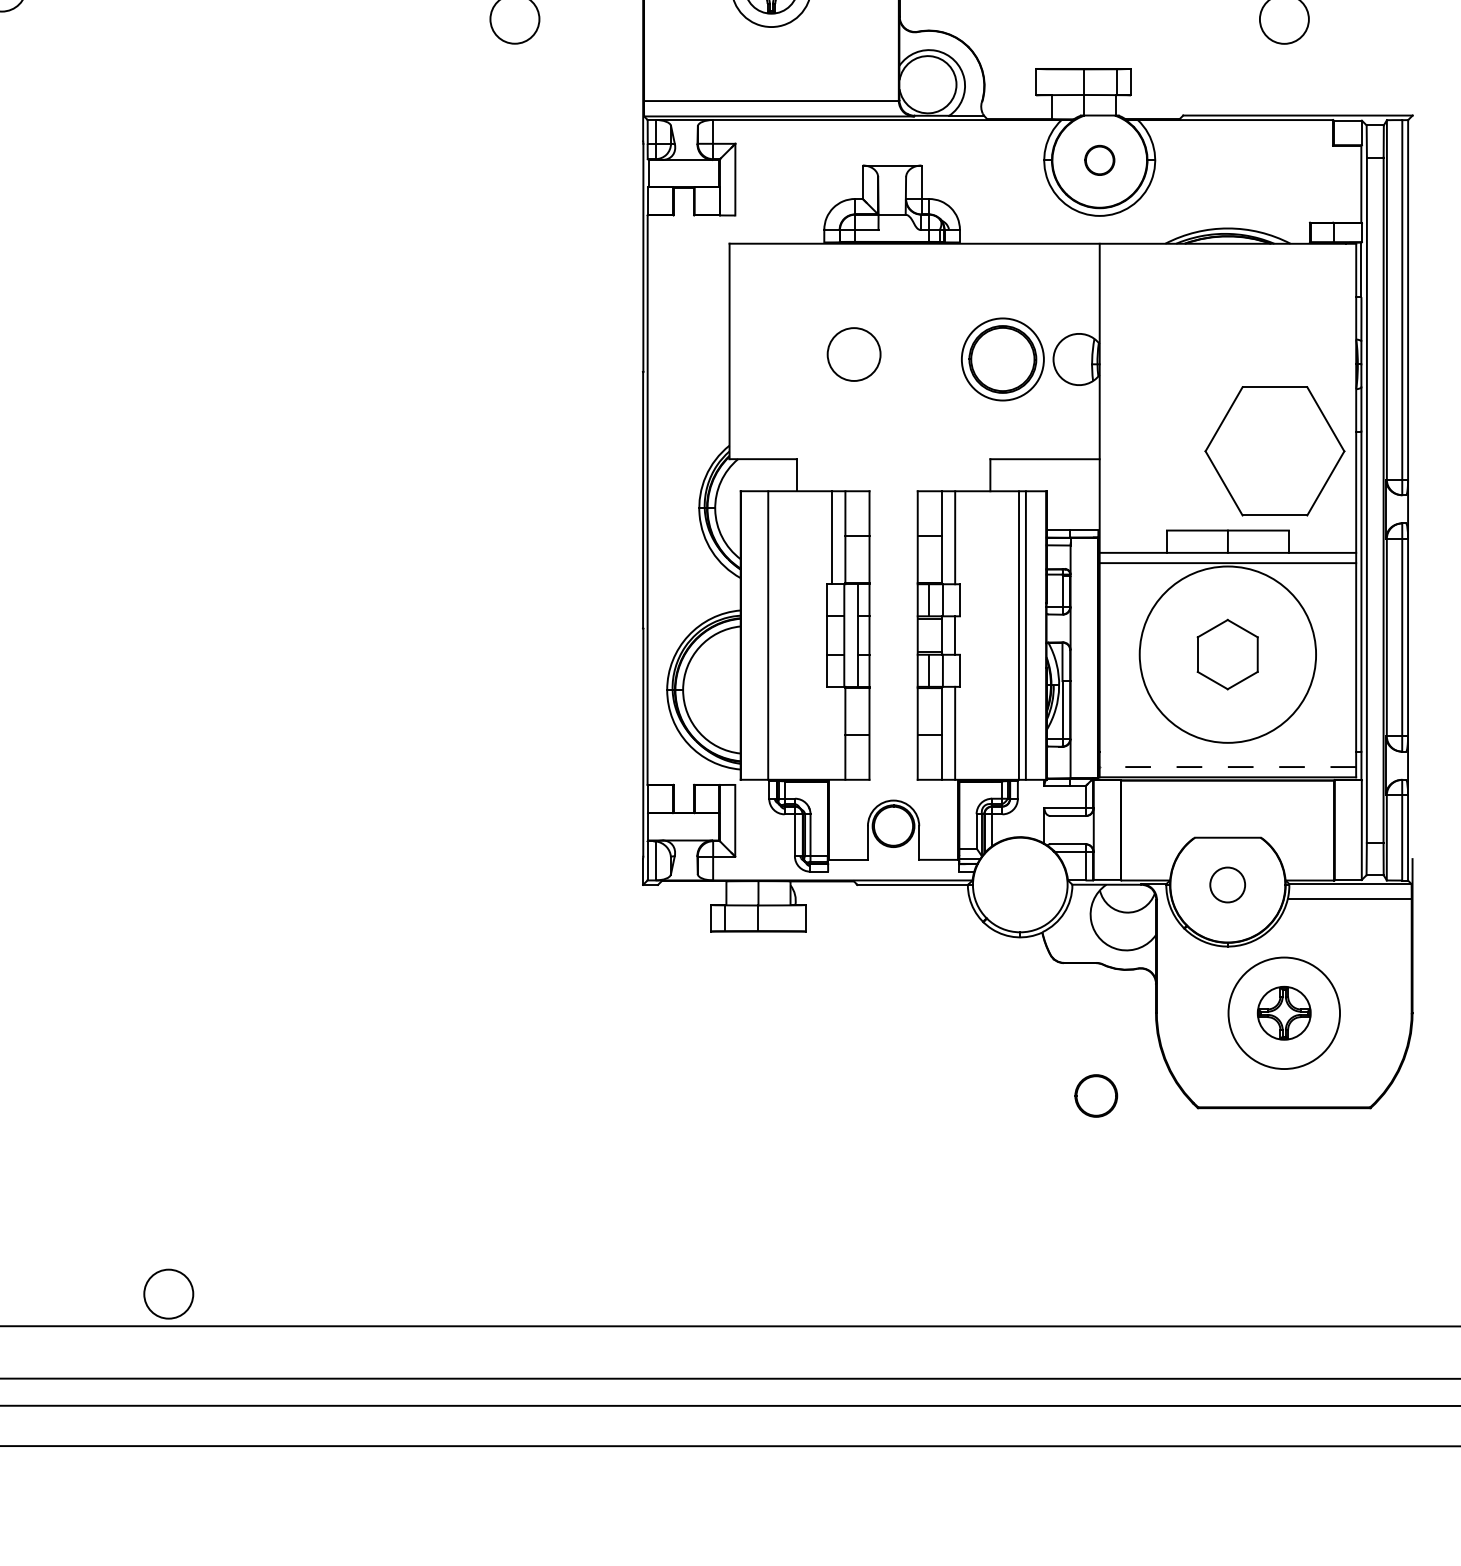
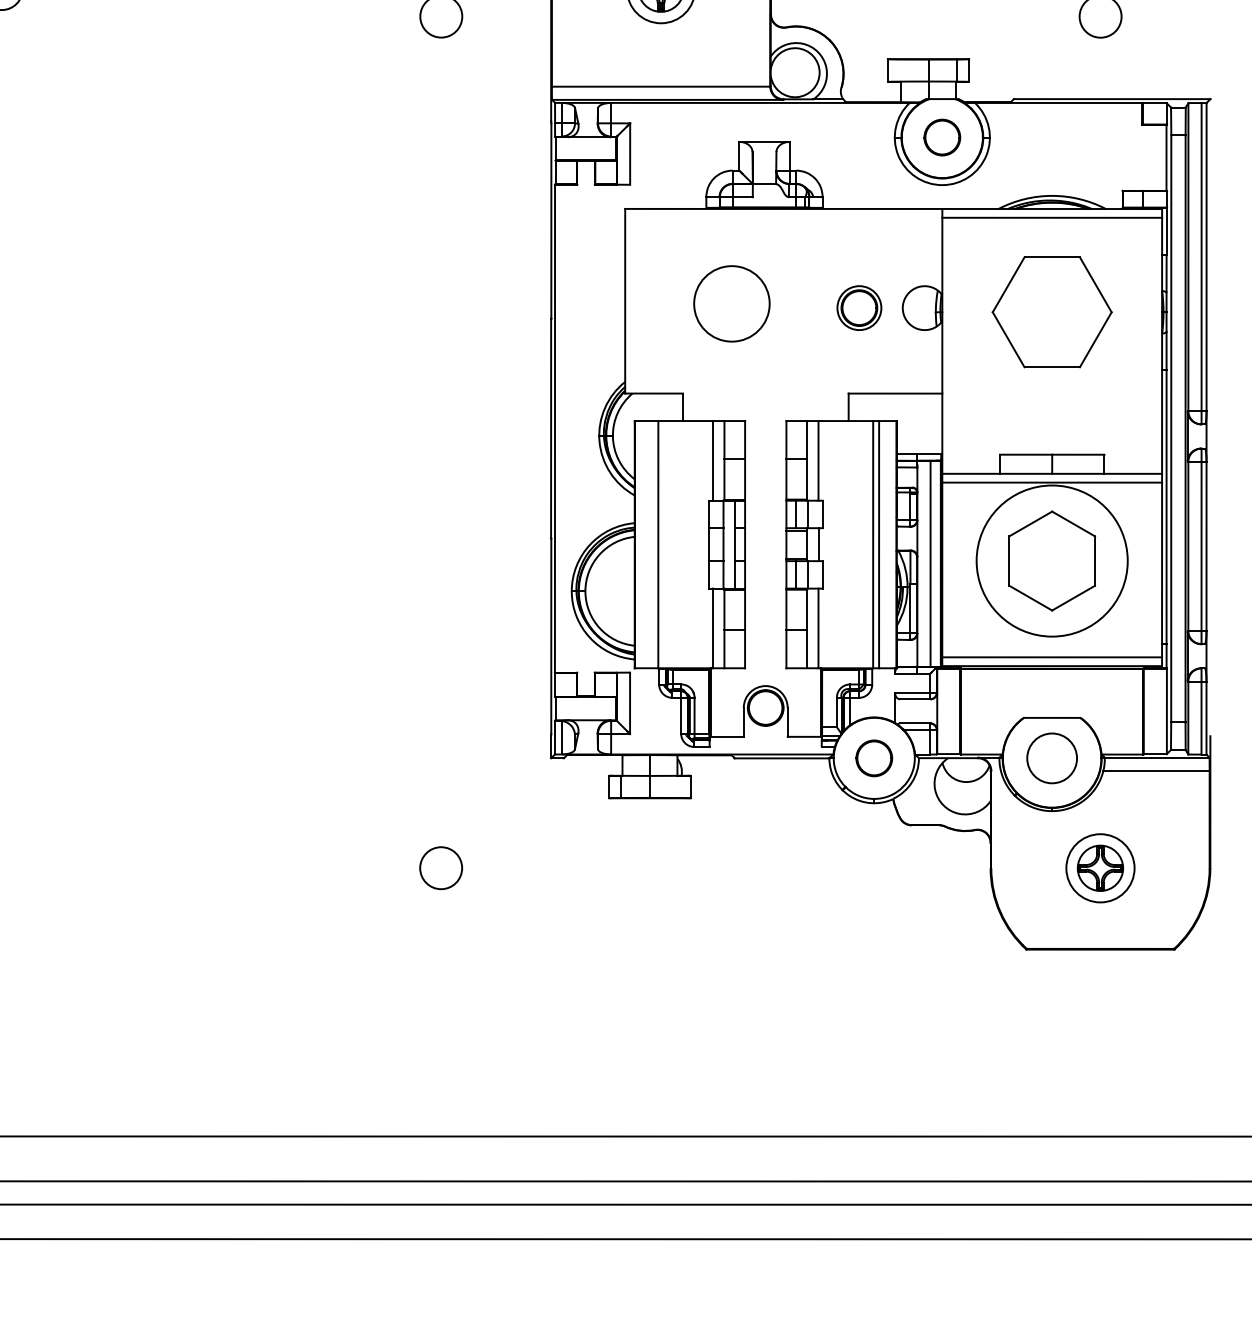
part: (1099, 160) -> (942, 137), size x1.43
line: (1227, 254) -> (1051, 218), added
circle: (854, 354) -> (732, 303), size x1.67
part: (1002, 359) -> (859, 308), size x0.62
part: (1274, 451) -> (1051, 312), moved
part: (1227, 654) -> (1051, 560), size x1.67
line: (1085, 657) -> (930, 563), added
line: (832, 732) -> (713, 627), added
line: (1227, 767) -> (1051, 657), dashed -> solid
circle: (1227, 884) -> (1051, 757), size x1.67
circle: (1284, 1013) -> (1100, 868), size x0.71
part: (1096, 1095) -> (874, 757), moved
circle: (168, 1293) -> (440, 867), moved

